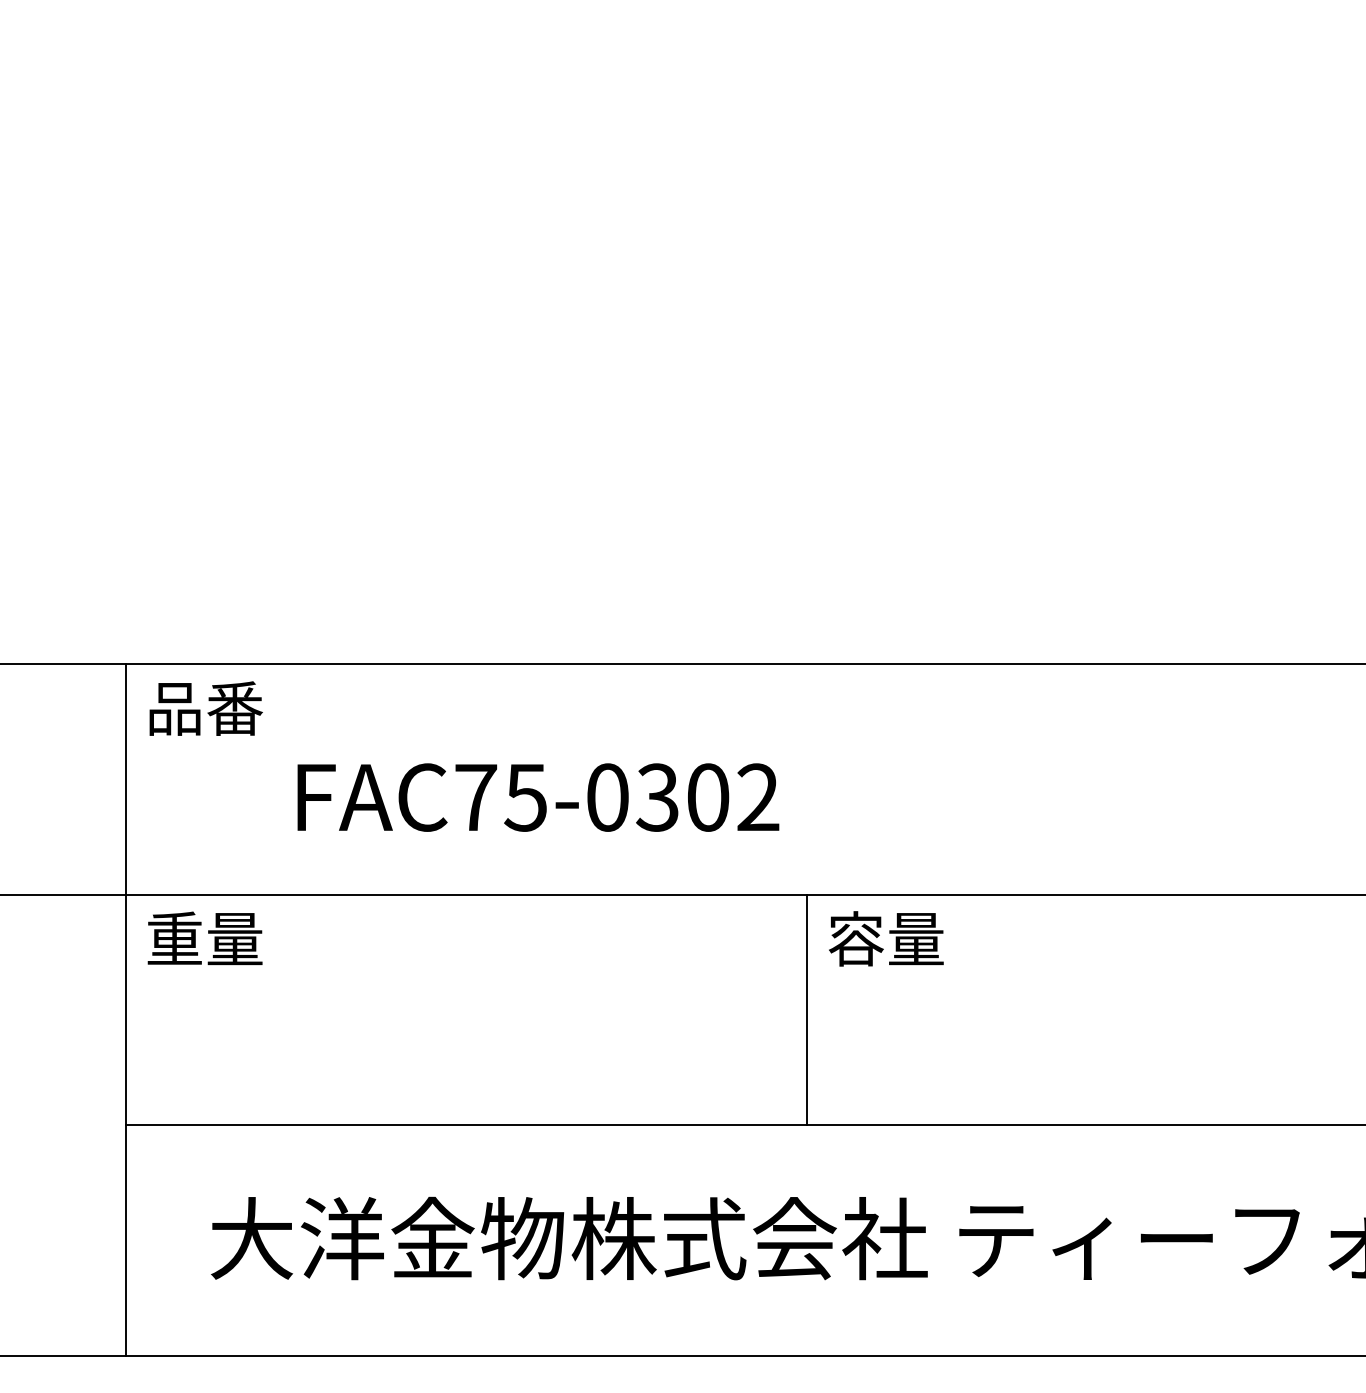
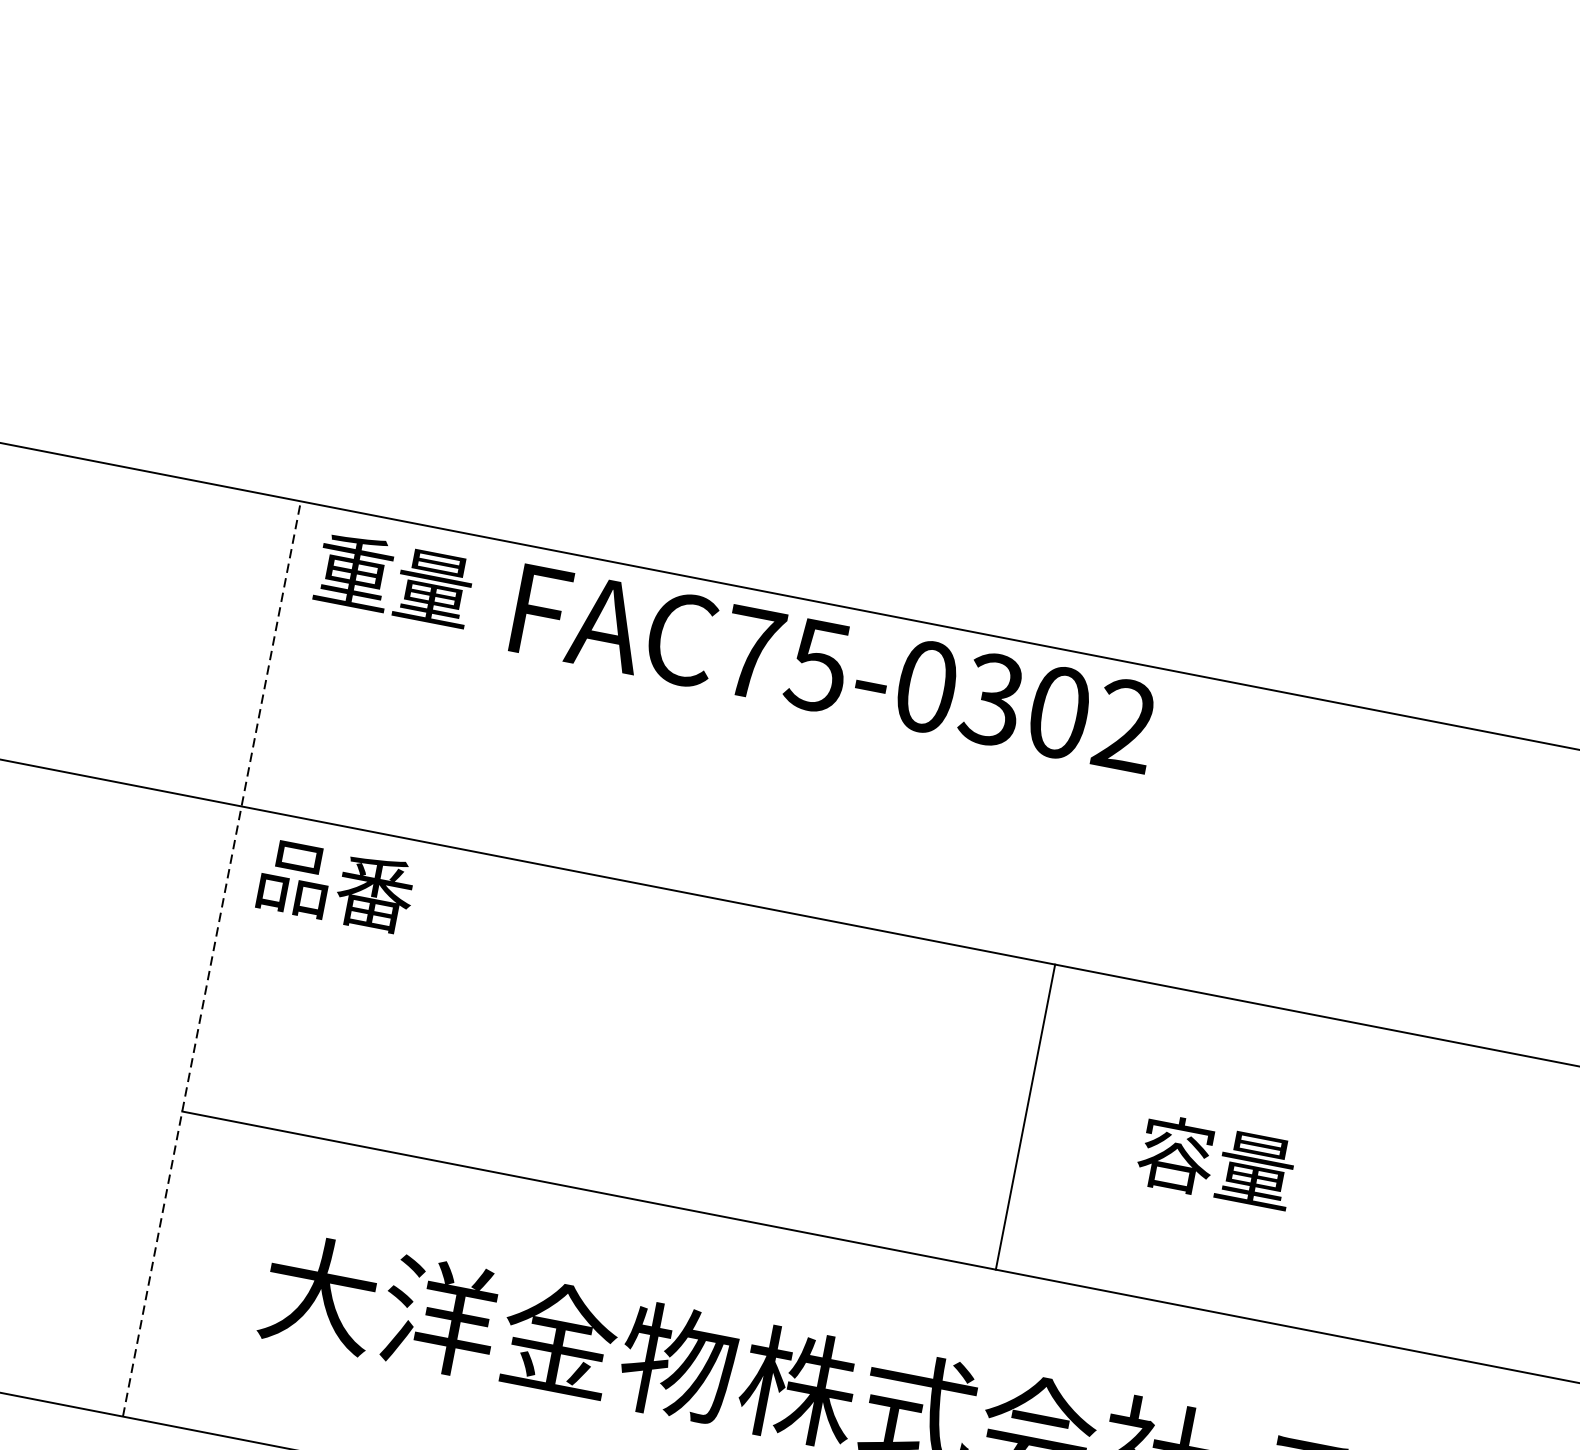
text: (204, 708) -> (393, 580), 品番 -> 重量
text: (538, 797) -> (834, 668), moved
text: (204, 938) -> (334, 884), 重量 -> 品番
text: (886, 938) -> (1216, 1161), moved
line: (125, 1009) -> (211, 958), solid -> dashed
line: (806, 1009) -> (1025, 1116), moved

